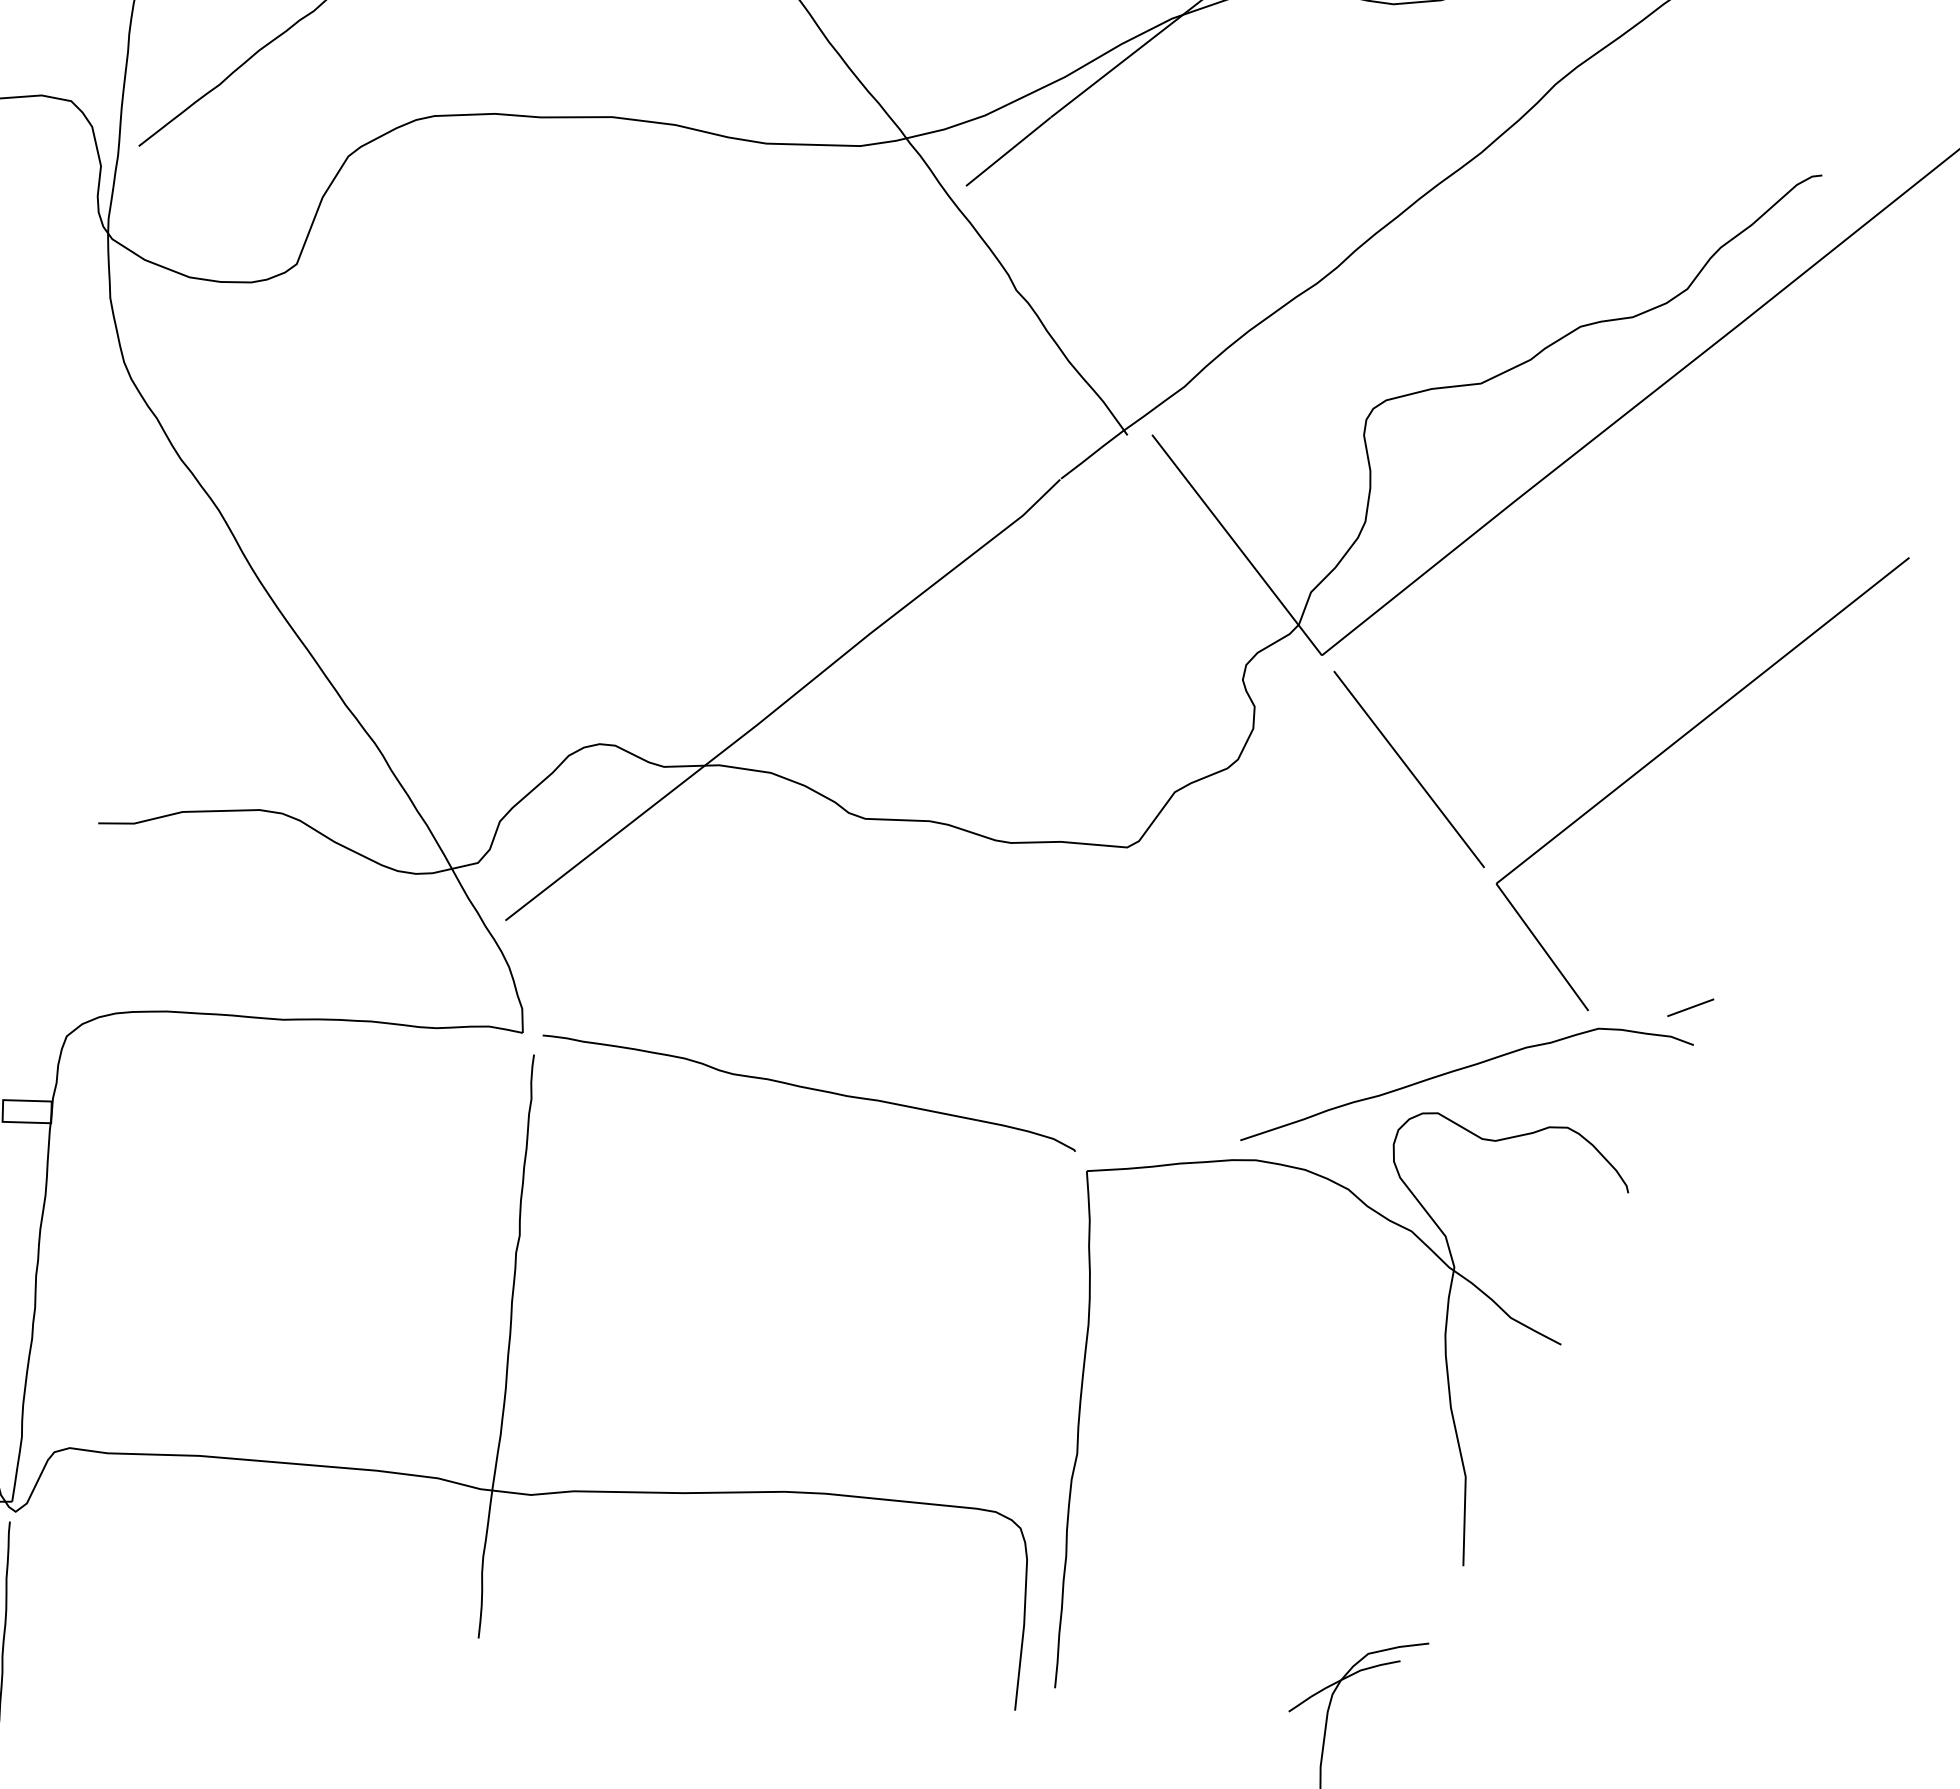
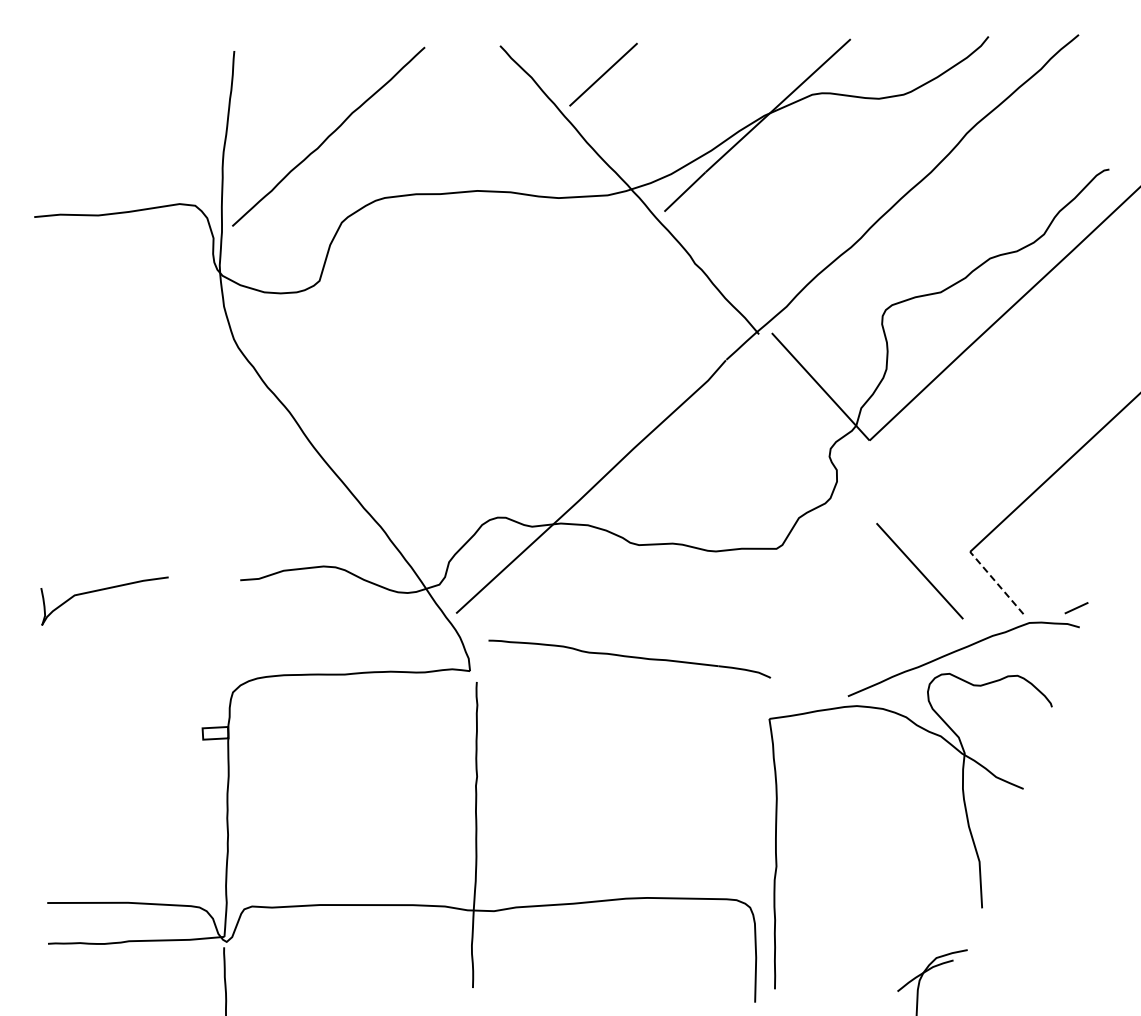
line: (1408, 768) -> (919, 570), moved
line: (1541, 946) -> (996, 582), solid -> dashed
part: (809, 1091) -> (629, 658), moved

